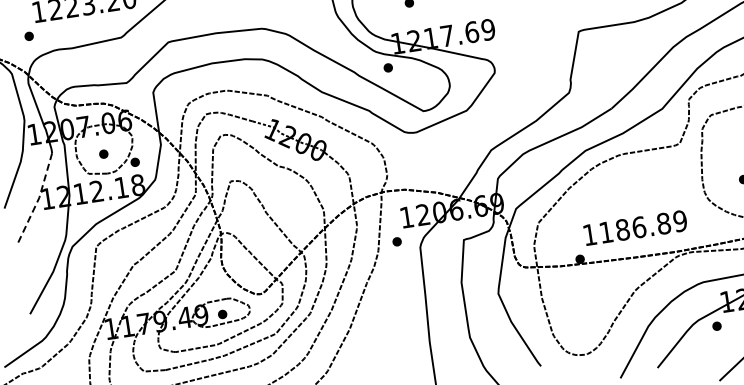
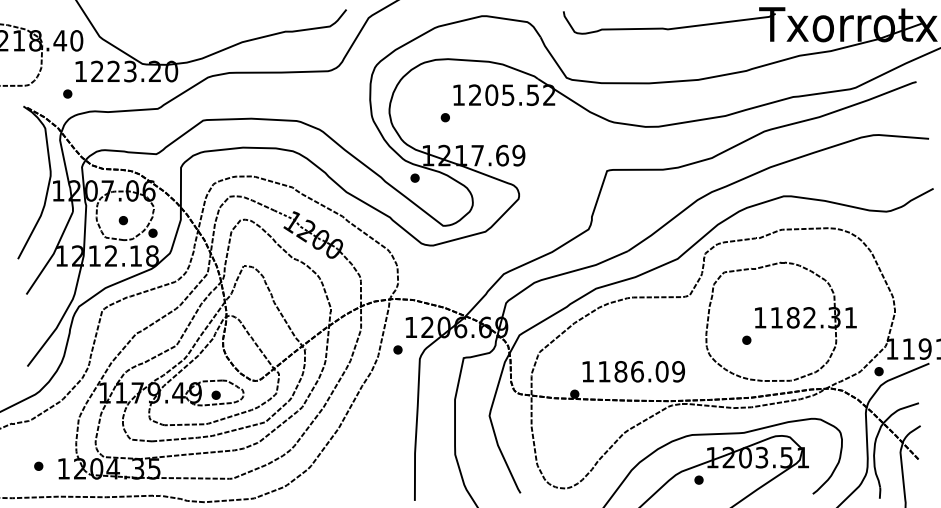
line: (39, 197) -> (53, 253), dashed -> solid
text: (663, 223) -> (661, 371), 1186.89 -> 1186.09

